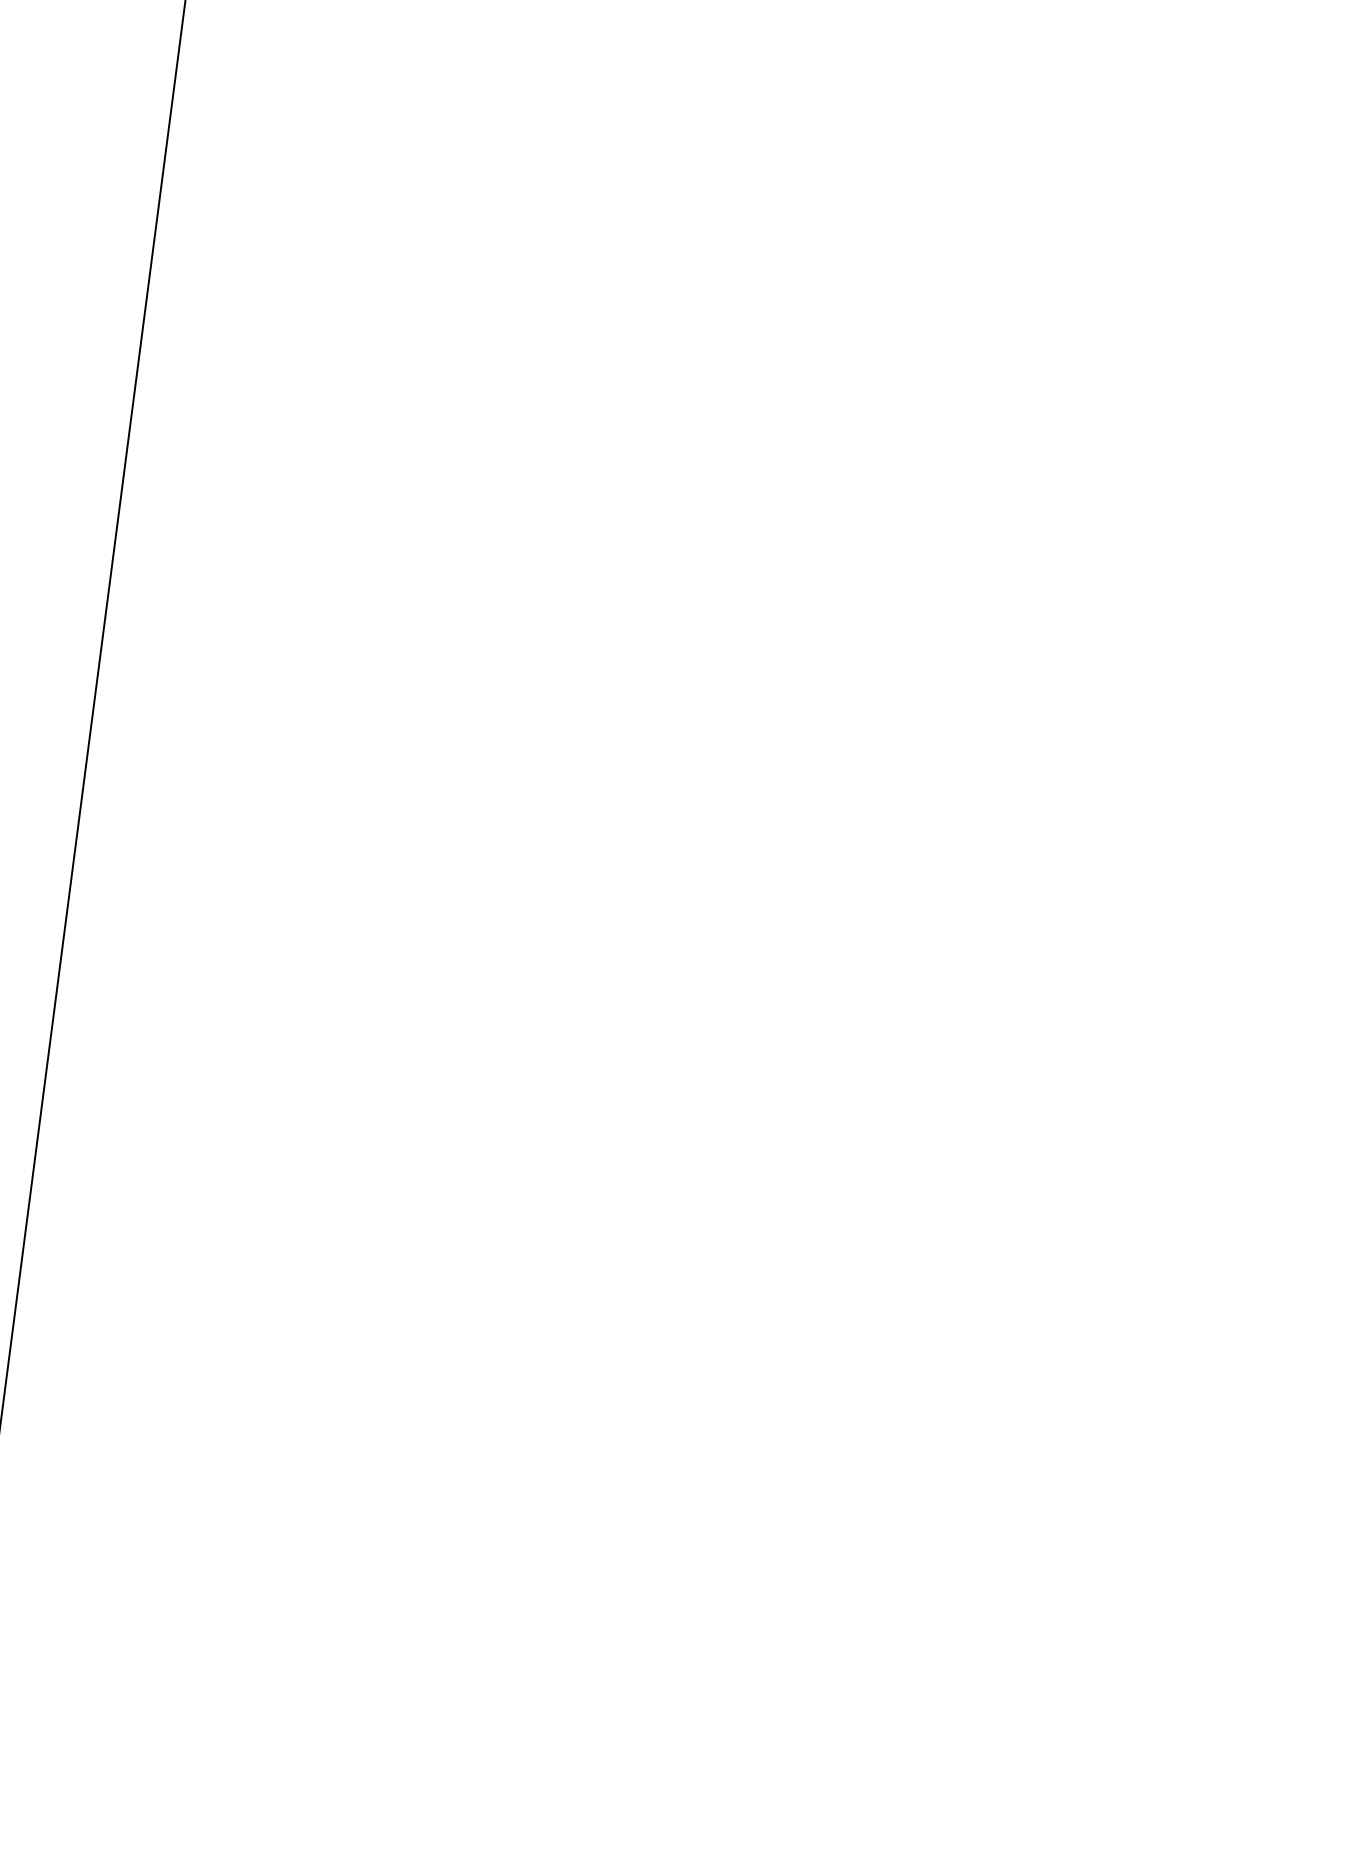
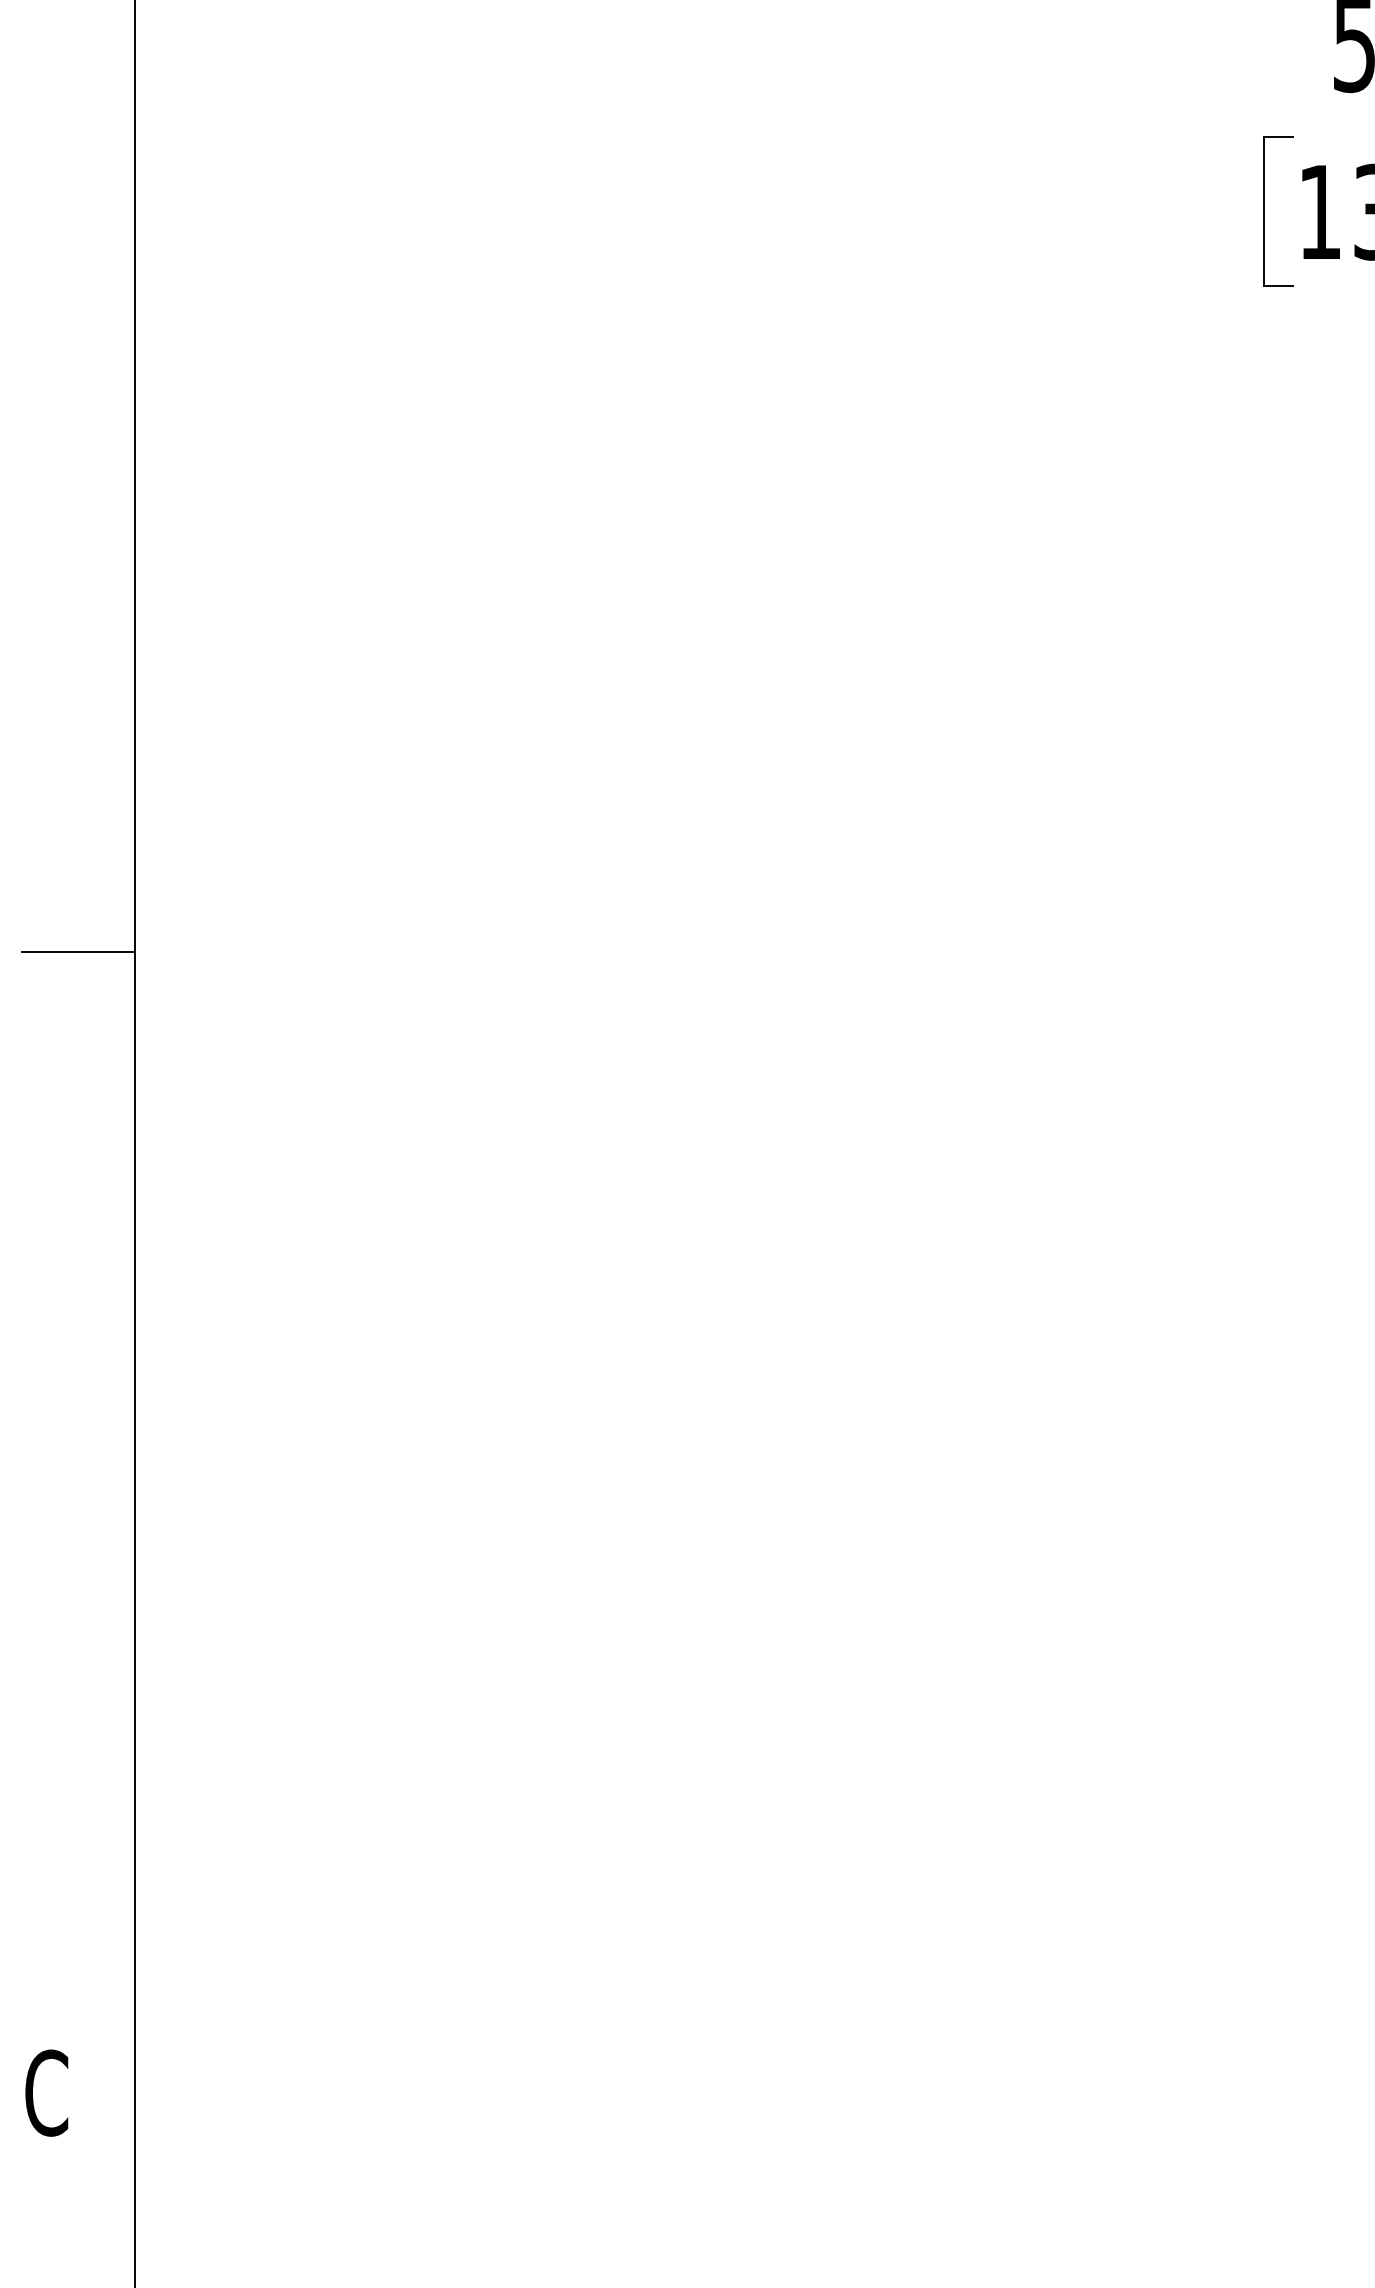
line: (90, 294) -> (78, 951), added

